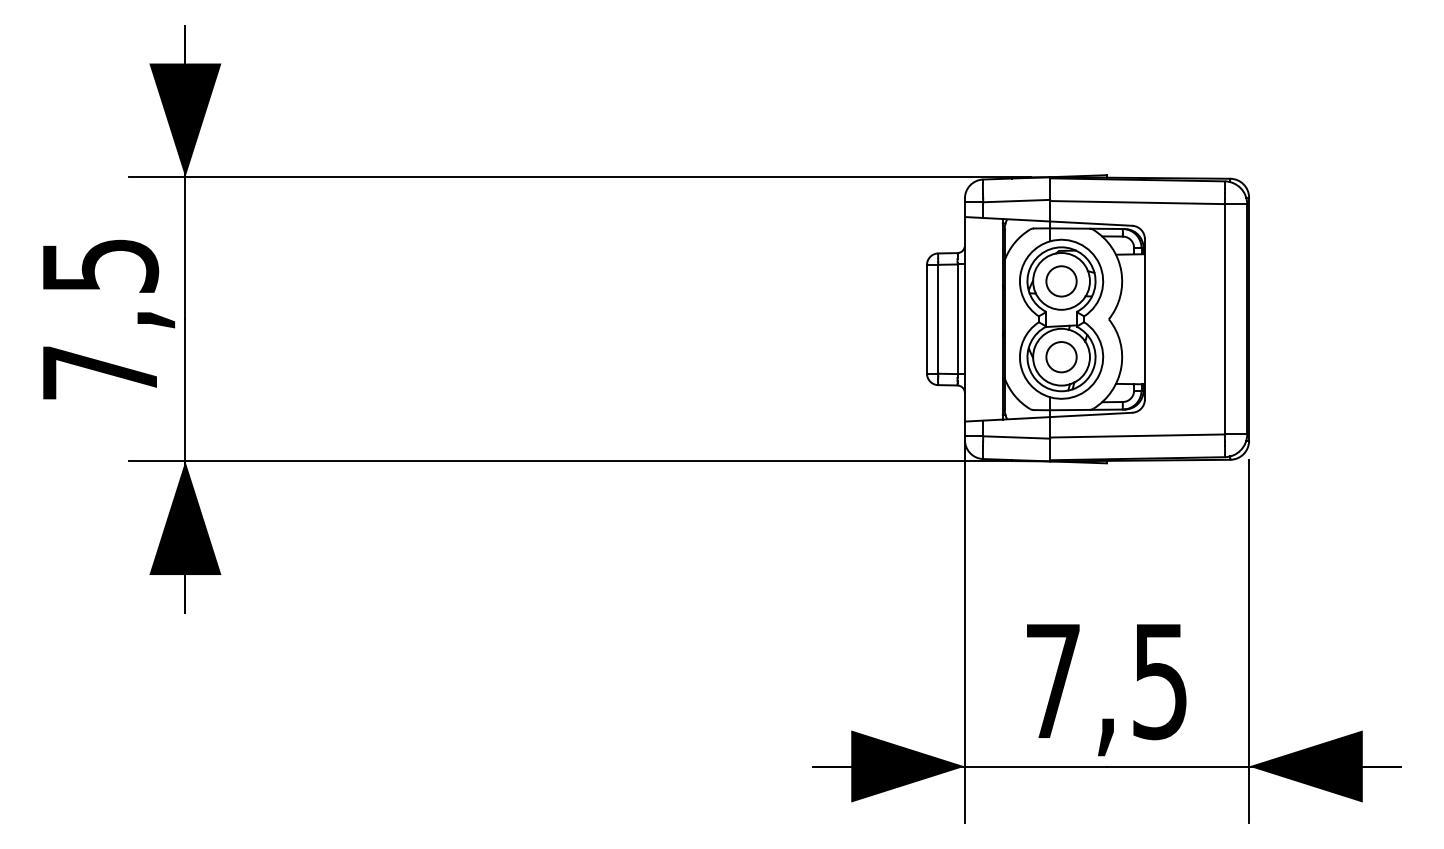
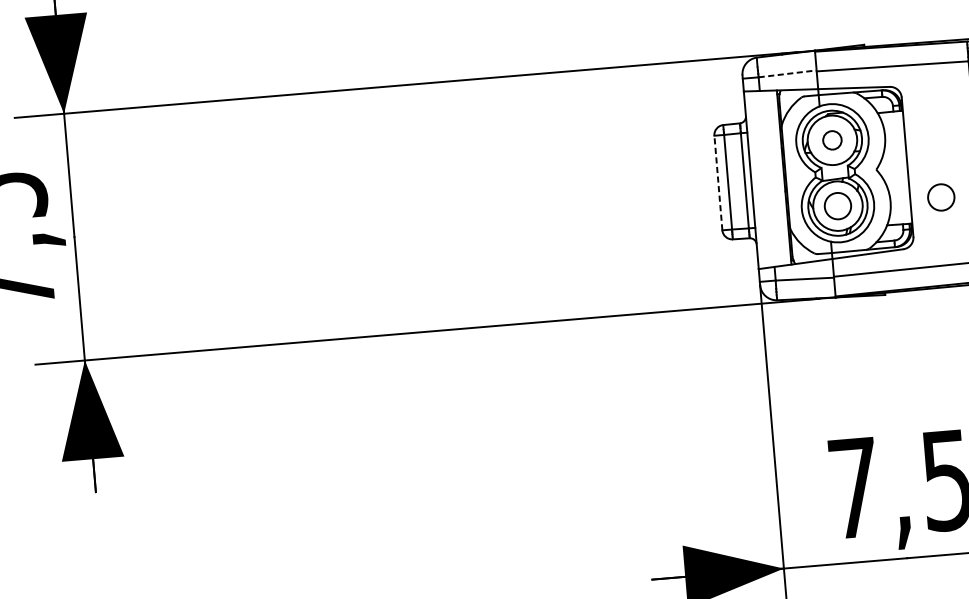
line: (1017, 201) -> (788, 74), solid -> dashed
circle: (1061, 281) -> (832, 140), size x0.7
line: (927, 318) -> (718, 182), solid -> dashed
circle: (1180, 357) -> (941, 197), added

